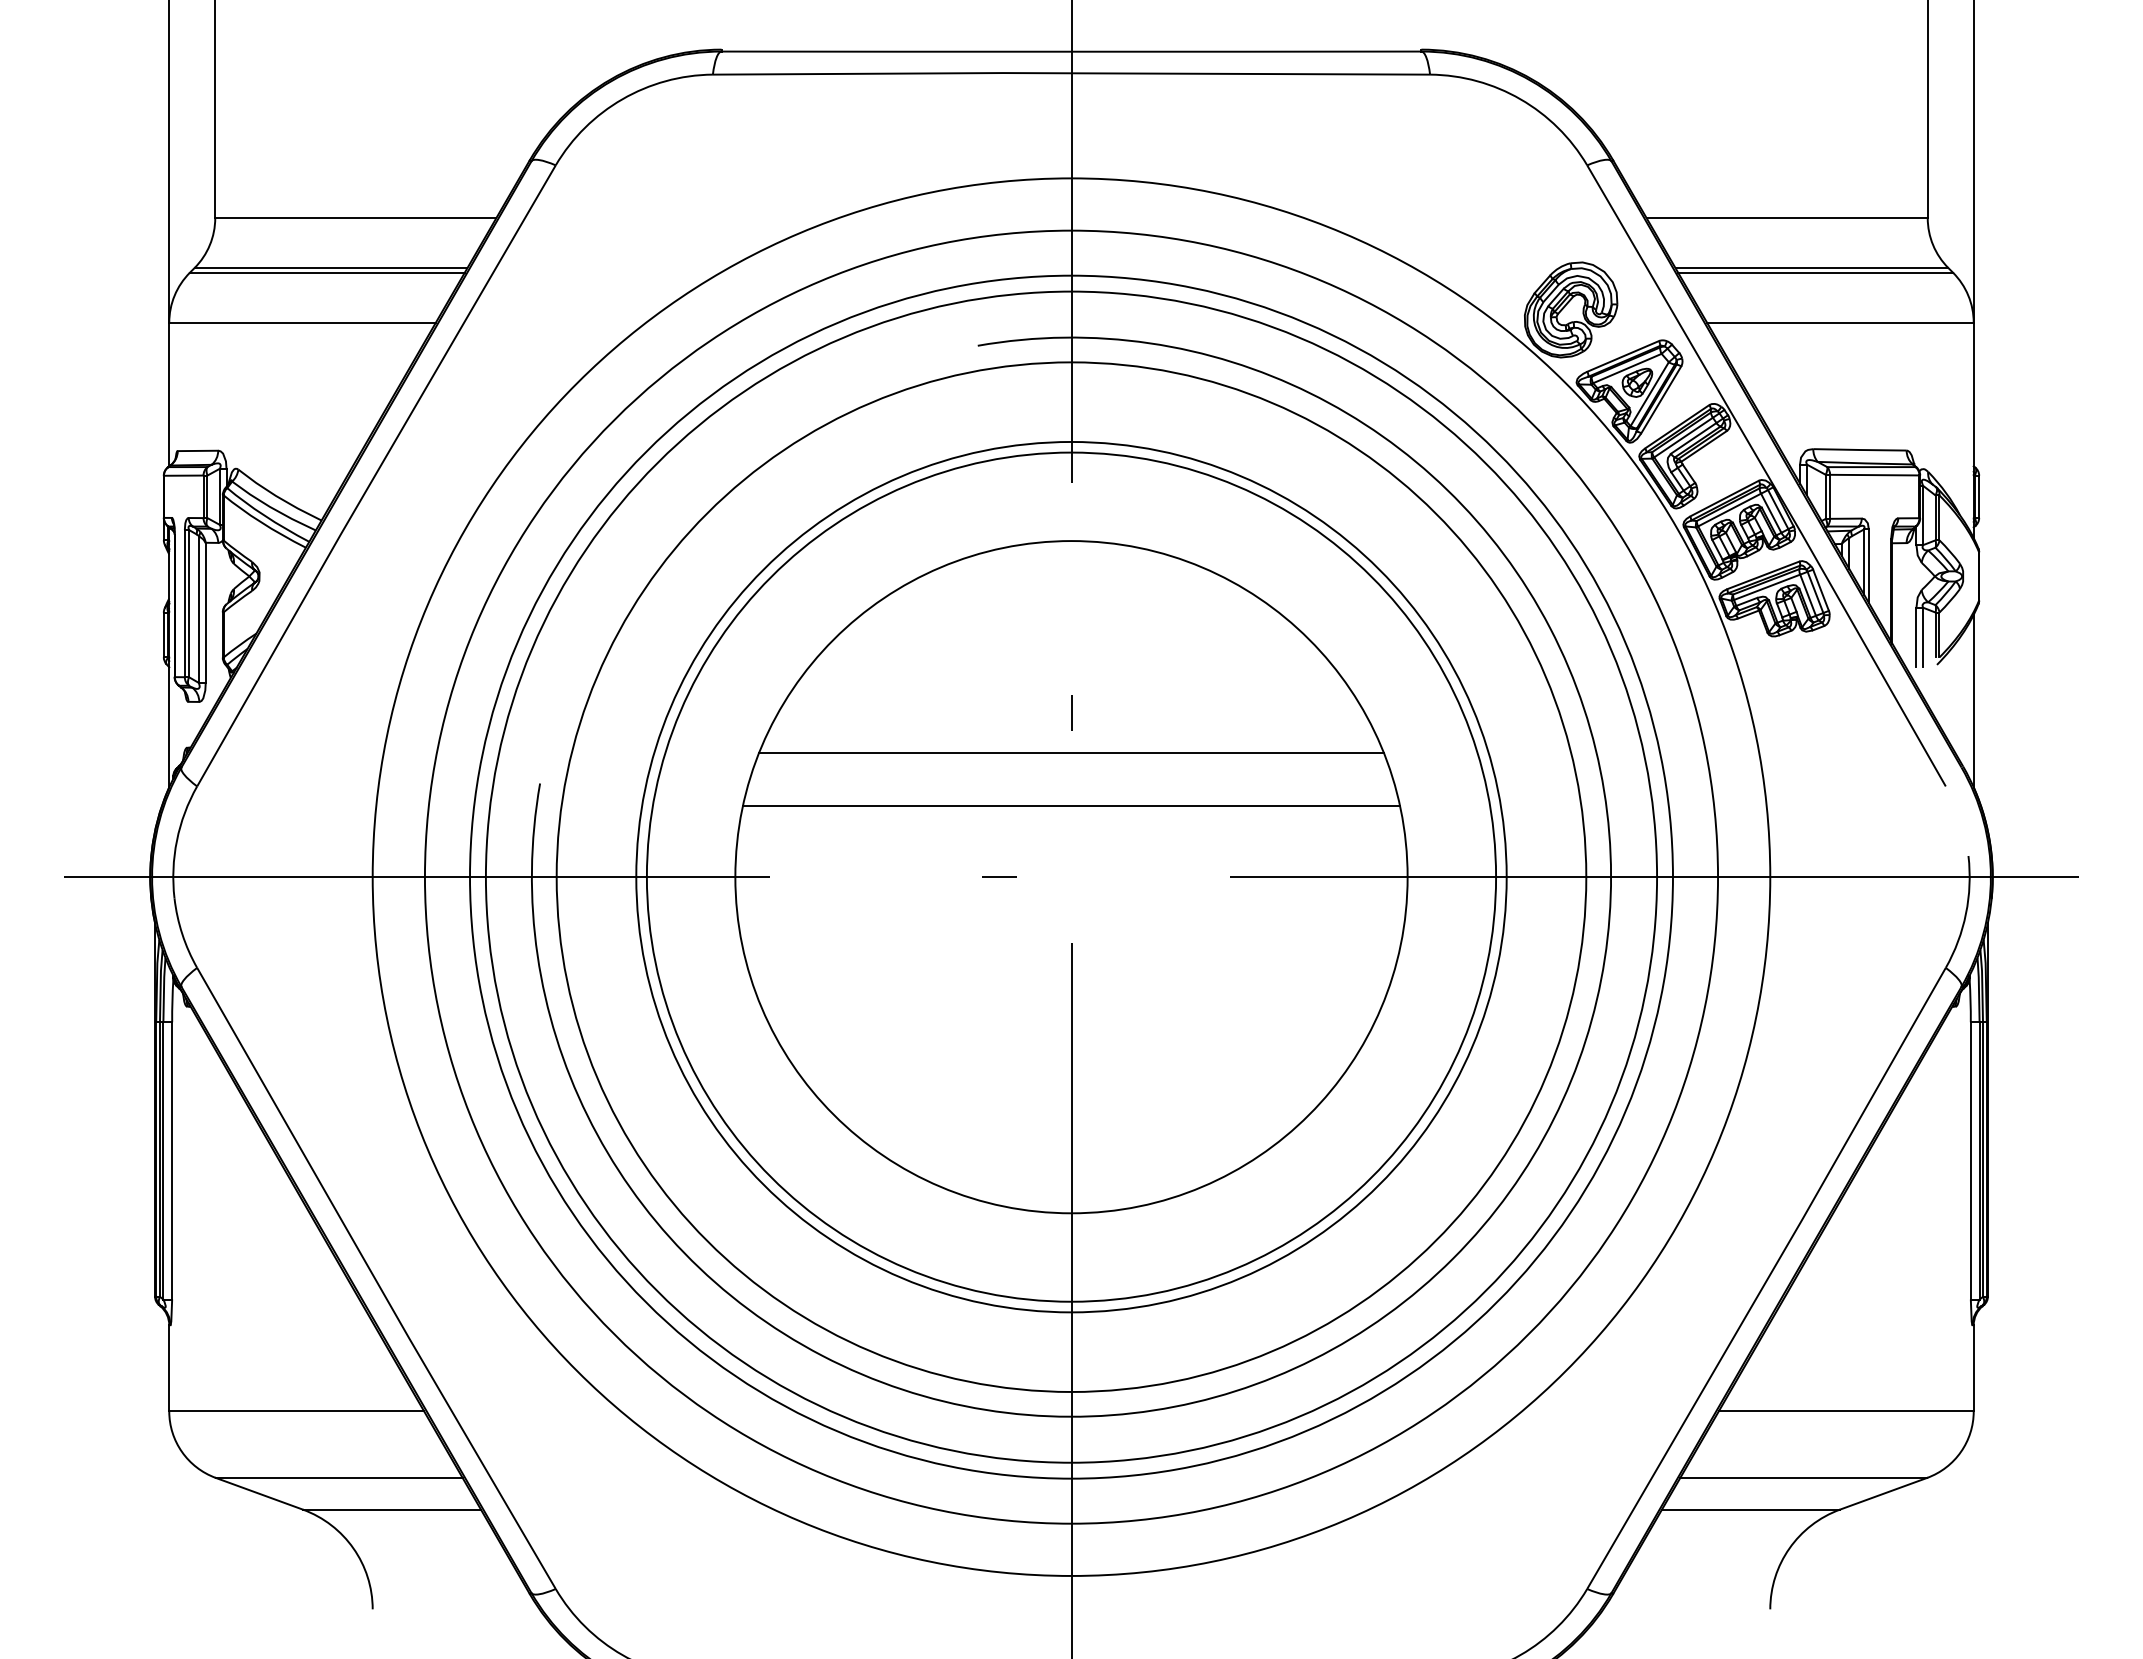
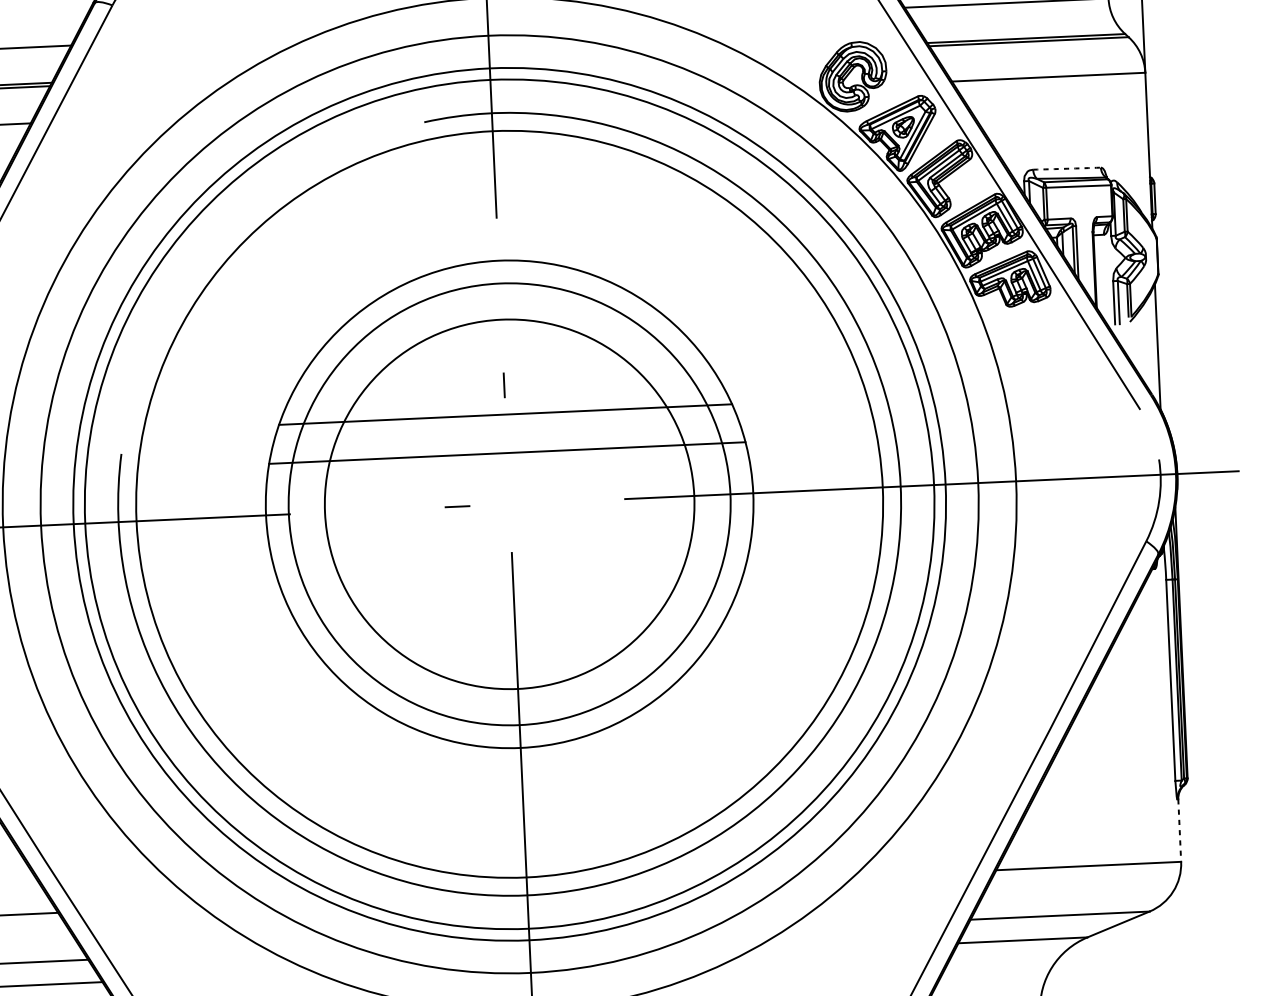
arc: (1859, 449) -> (1066, 168), solid -> dashed
circle: (1071, 876) -> (509, 503), size x0.6
circle: (1071, 876) -> (509, 503), size x0.7
line: (1973, 1368) -> (1179, 830), solid -> dashed

